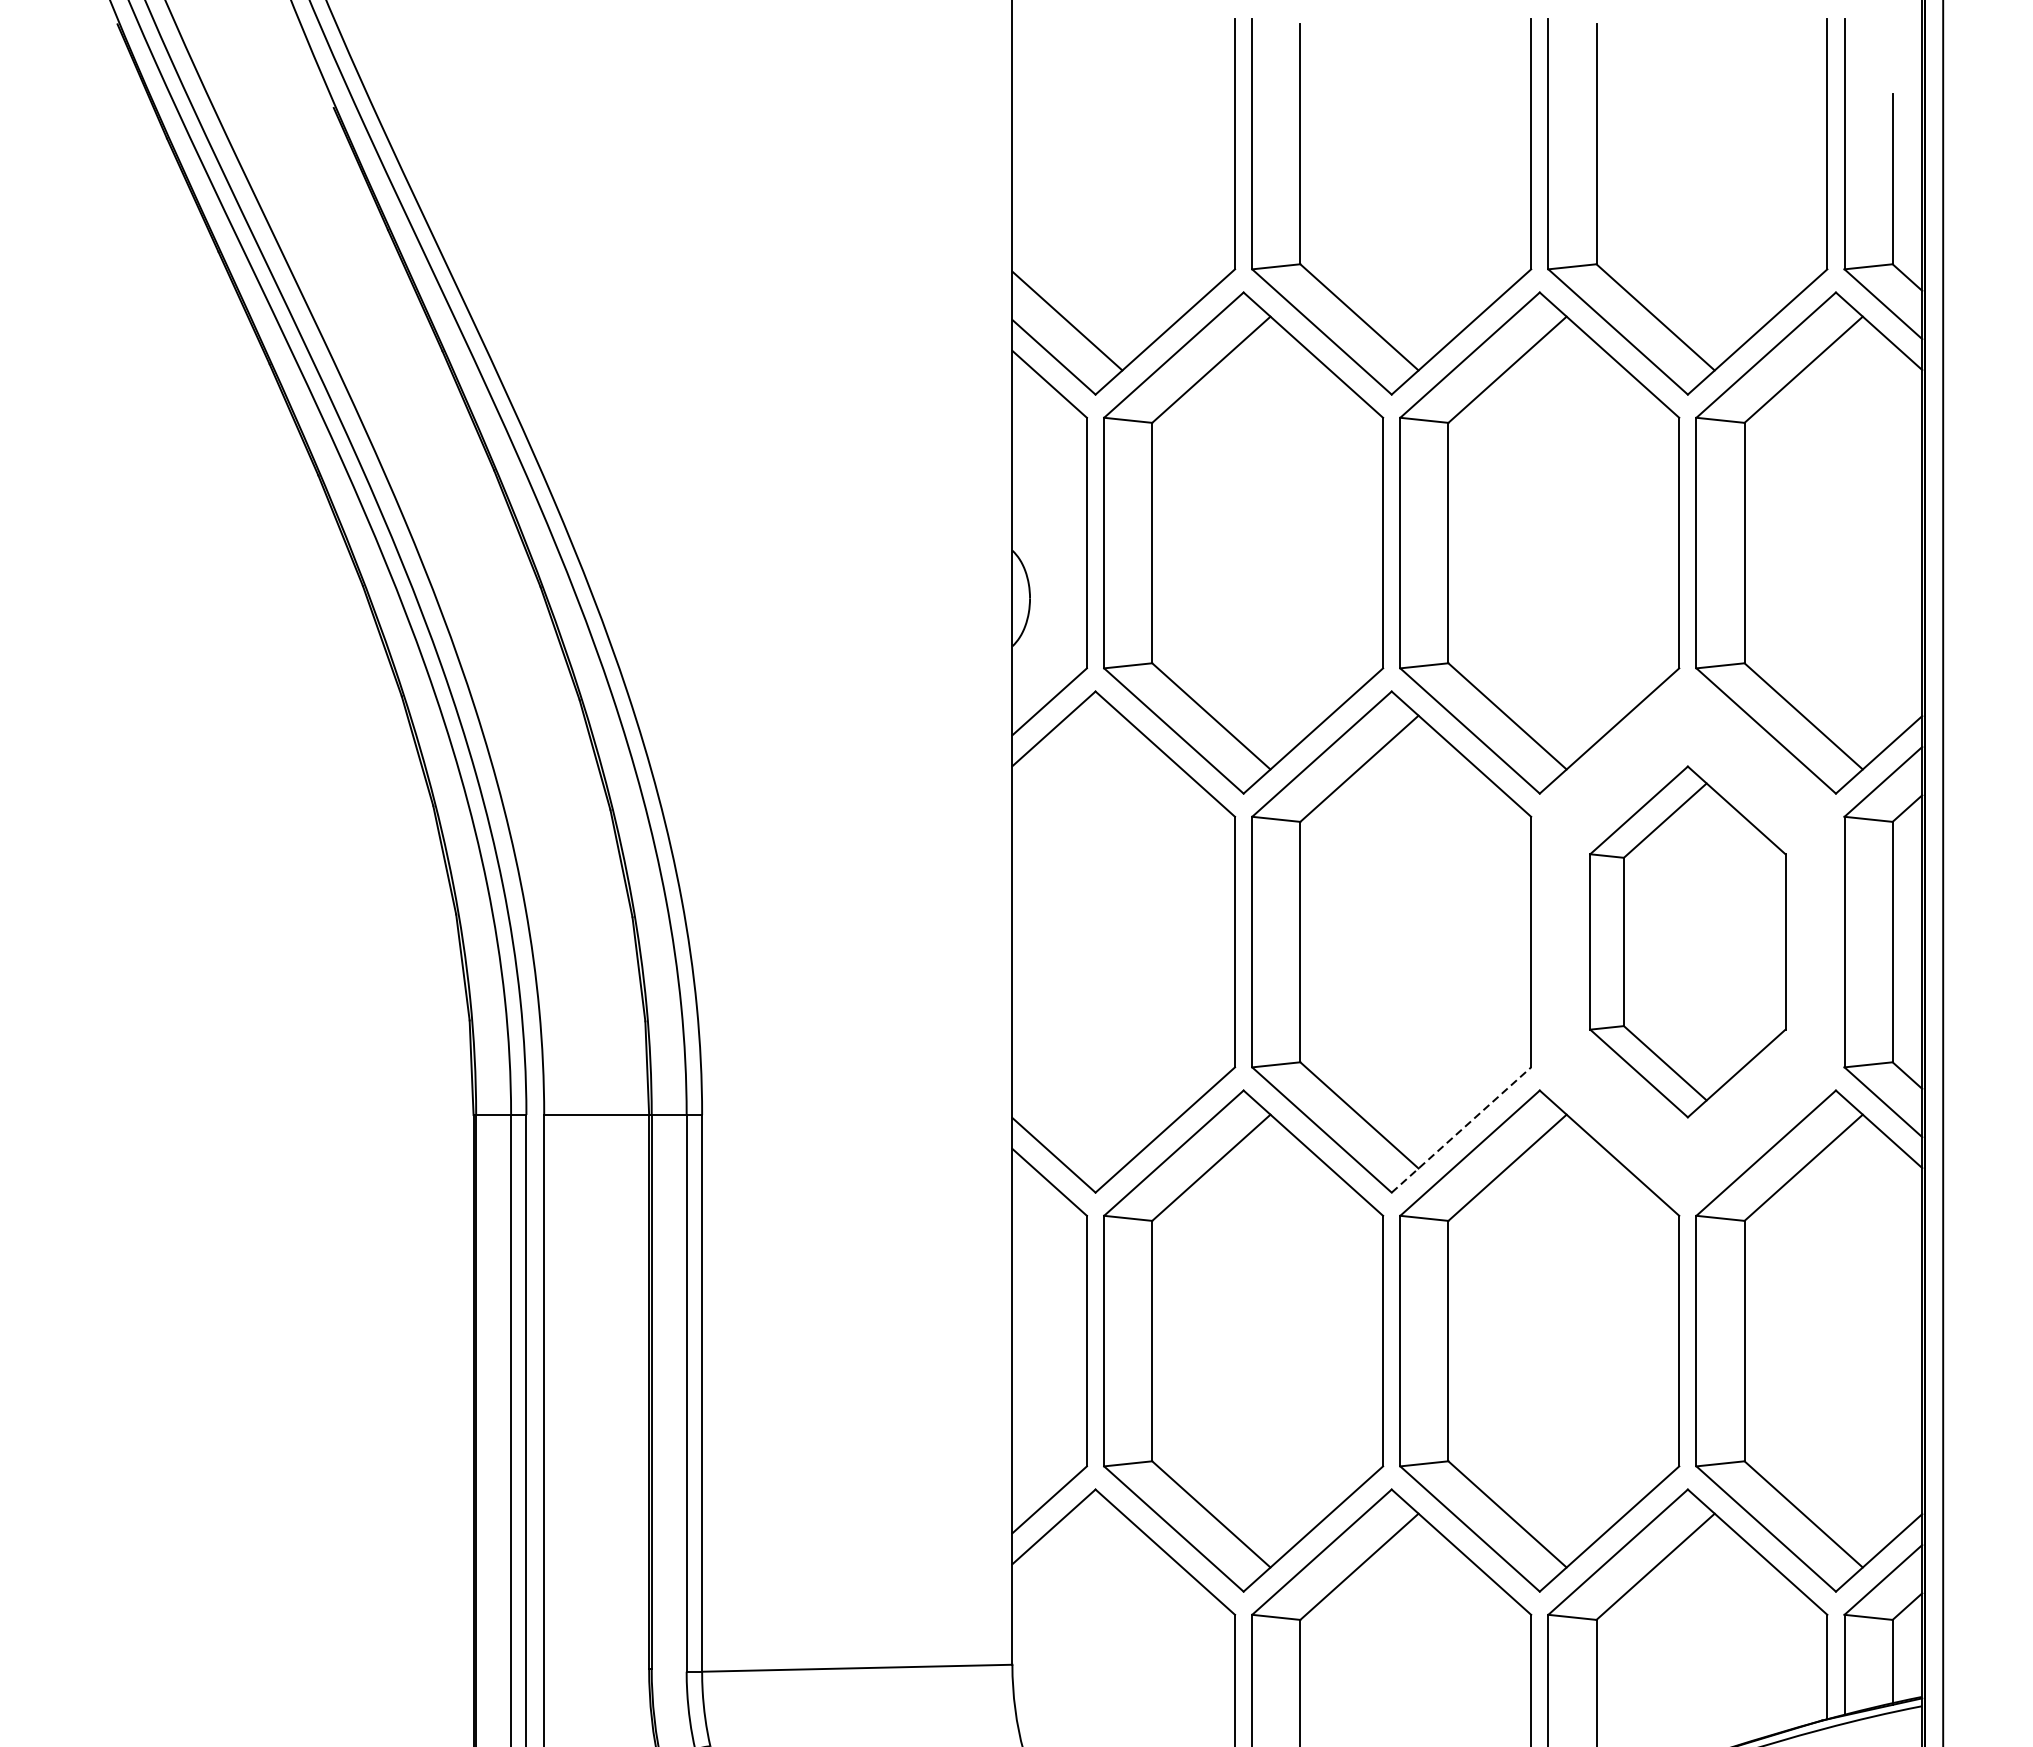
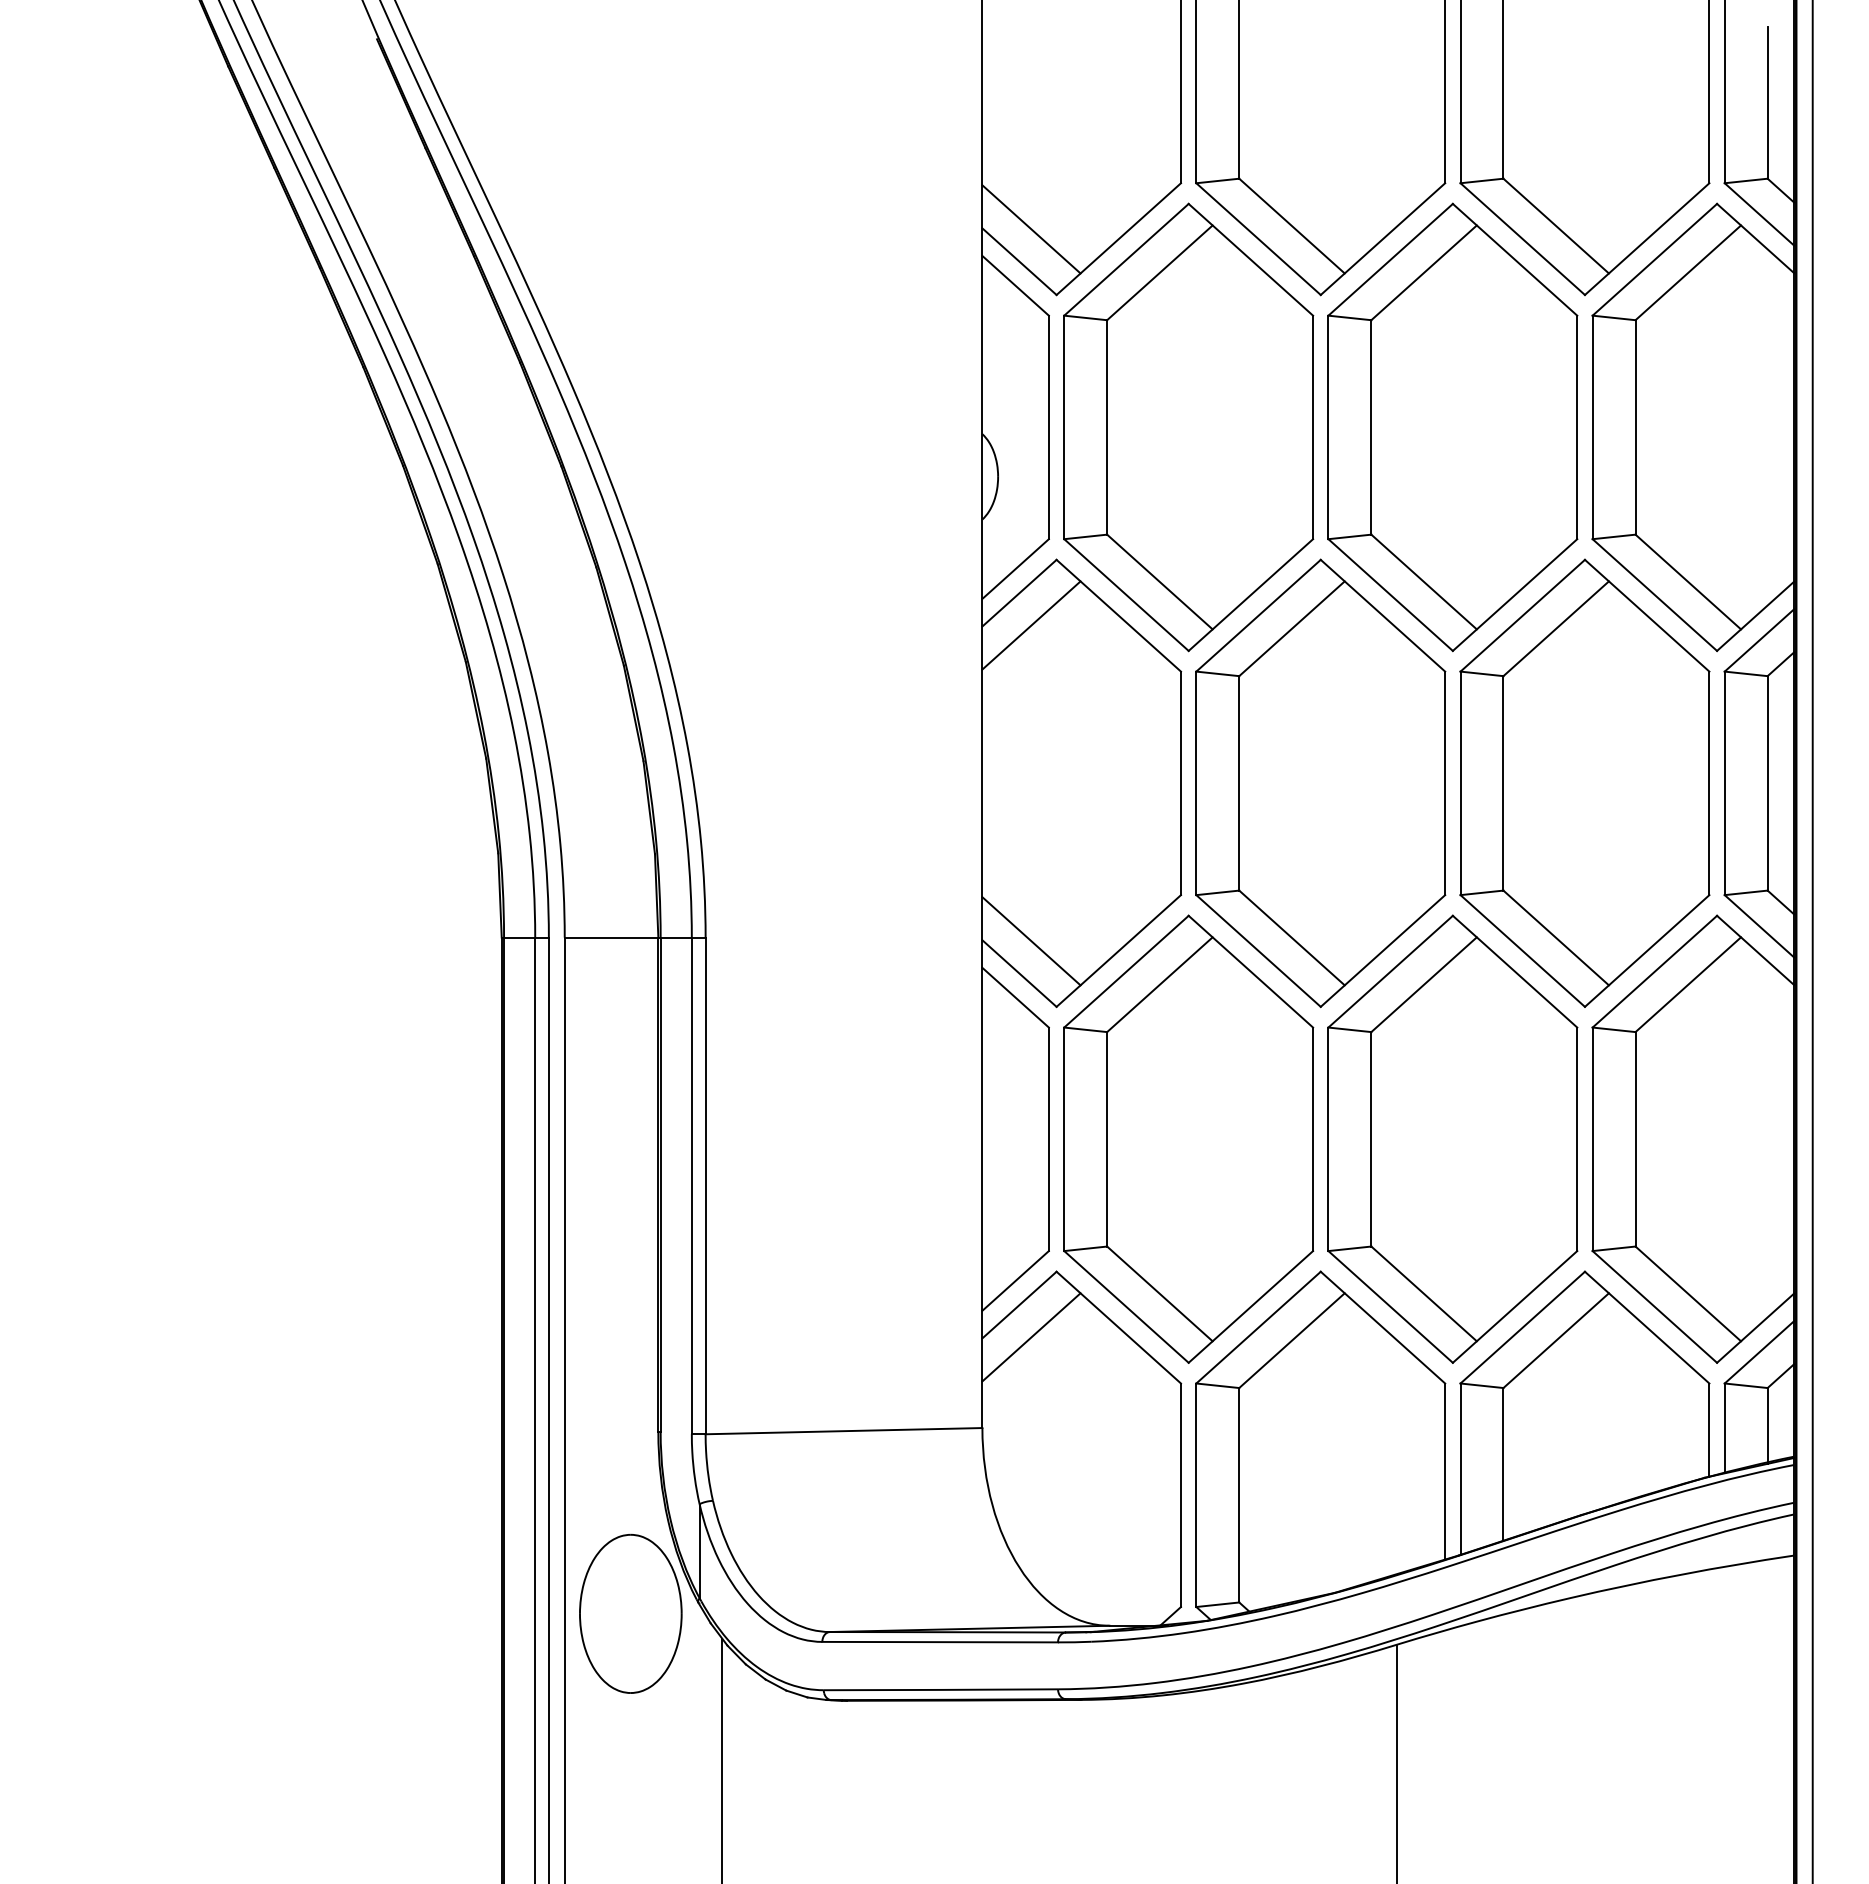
line: (1067, 765) -> (1031, 625), added
part: (1687, 941) -> (1584, 782), size x1.43
line: (1067, 1119) -> (1031, 941), added
line: (1460, 1130) -> (1382, 951), dashed -> solid
line: (1067, 1563) -> (1031, 1337), added

